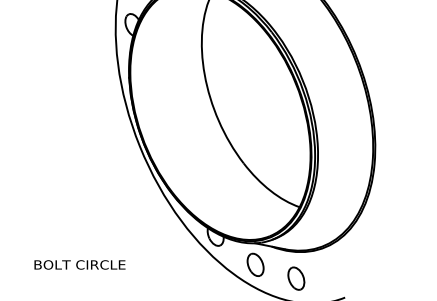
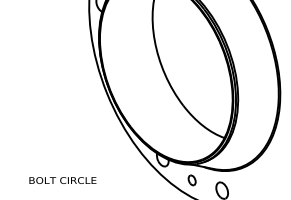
part: (255, 264) -> (192, 180), size x0.6

